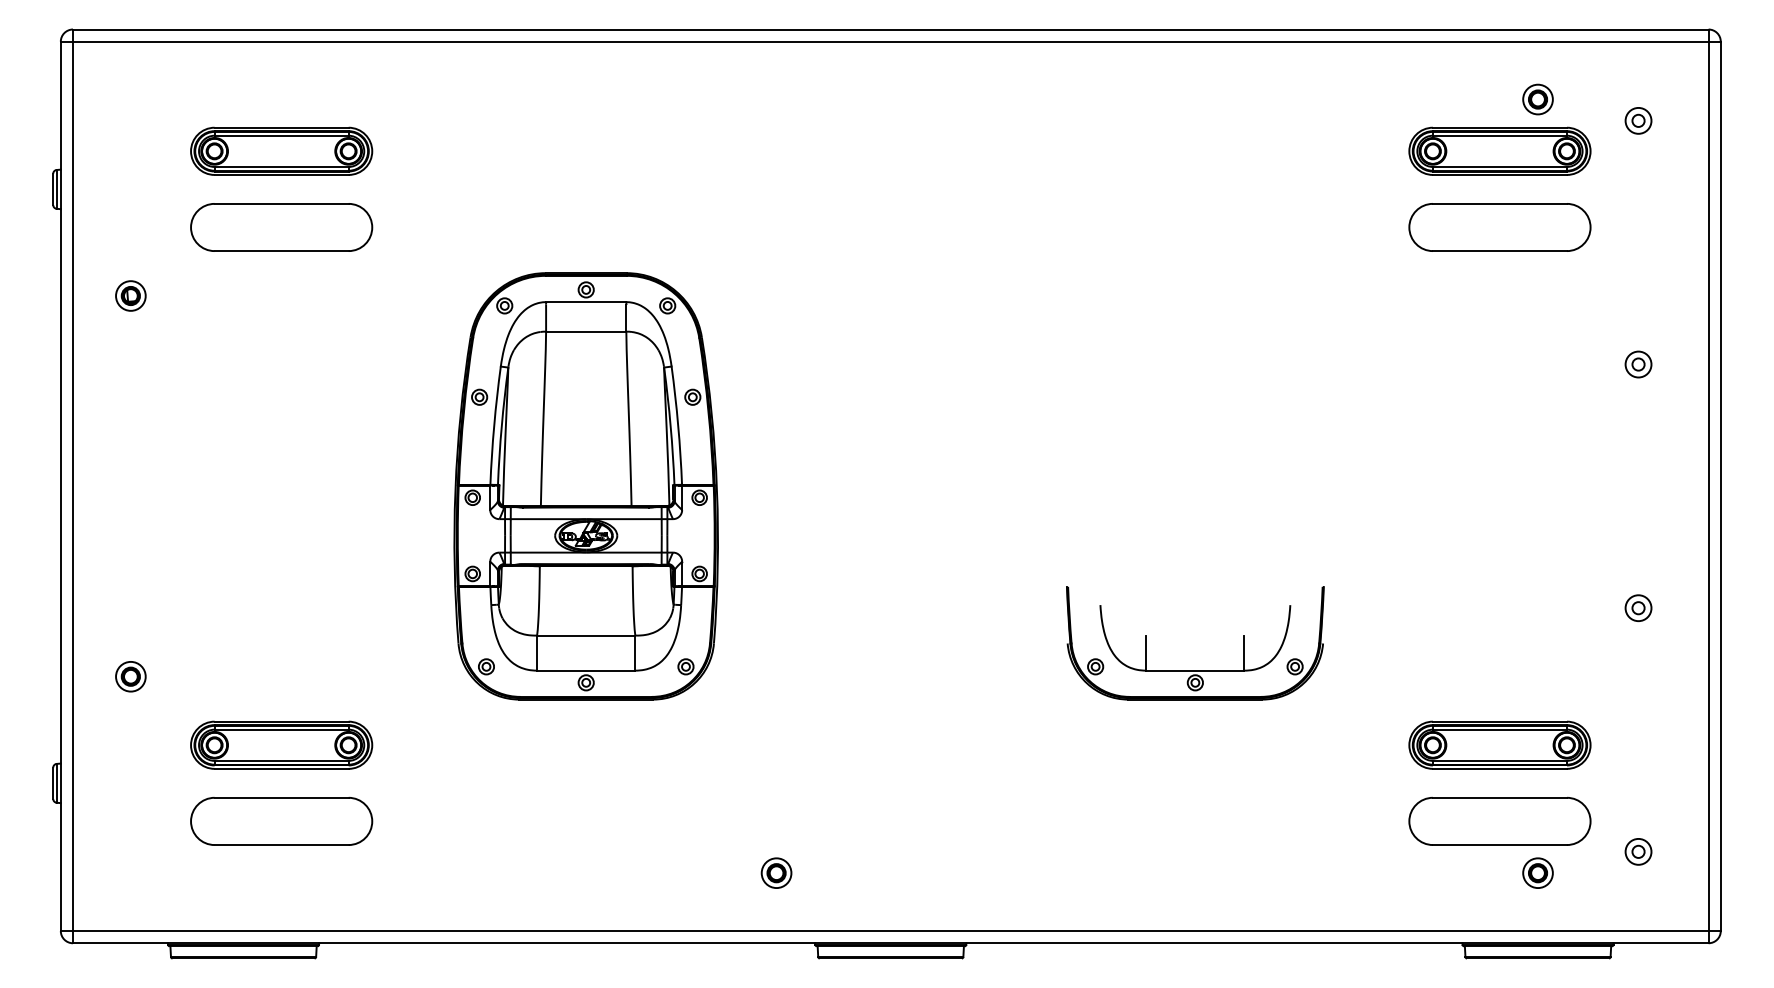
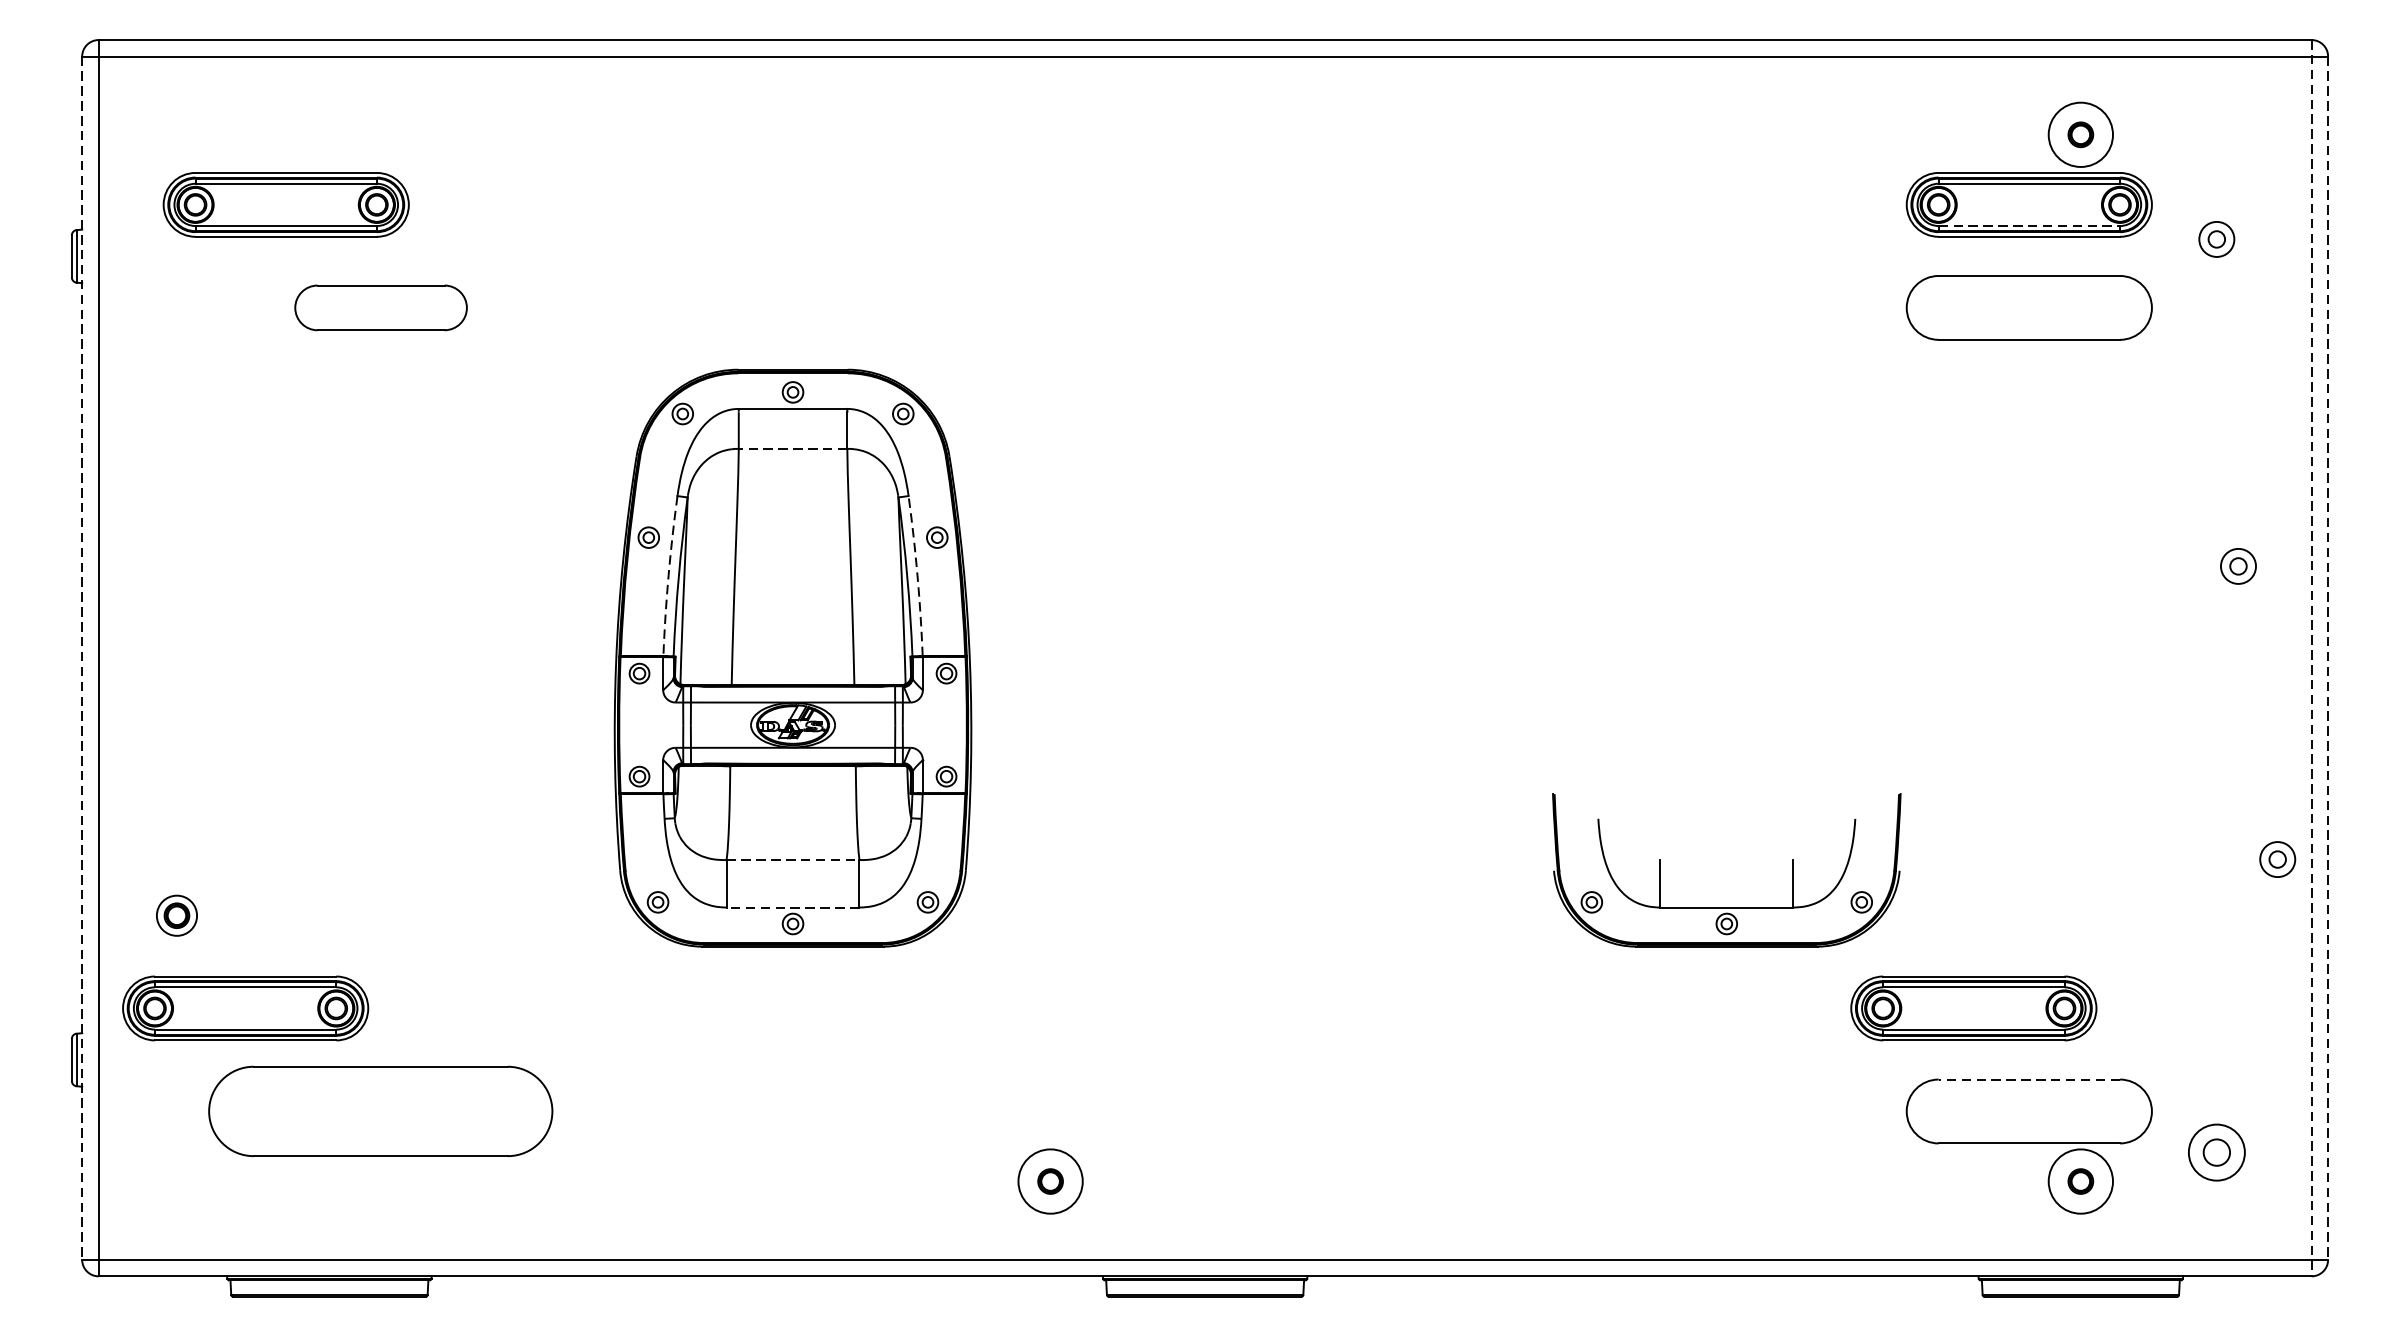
circle: (1537, 99) -> (2080, 134), size x1.6
part: (1638, 120) -> (2216, 238), moved
part: (281, 150) -> (286, 203), moved
line: (1500, 166) -> (2030, 225), solid -> dashed
part: (281, 227) -> (380, 307), size x0.7
part: (130, 295) -> (176, 399), removed
line: (585, 331) -> (792, 448), solid -> dashed
part: (1638, 364) -> (2238, 566), moved
arc: (494, 425) -> (668, 575), solid -> dashed
arc: (678, 425) -> (917, 575), solid -> dashed
line: (60, 486) -> (81, 658), solid -> dashed
line: (1708, 486) -> (2311, 658), solid -> dashed
line: (1720, 486) -> (2327, 658), solid -> dashed
part: (1638, 607) -> (2277, 858), moved
line: (586, 635) -> (793, 859), solid -> dashed
line: (585, 670) -> (792, 907), solid -> dashed
part: (1195, 670) -> (1726, 907), moved
part: (281, 744) -> (245, 1007), moved
part: (1499, 744) -> (1973, 1007), moved
line: (1499, 797) -> (2028, 1079), solid -> dashed
part: (281, 821) -> (380, 1111), size x1.4
part: (1638, 851) -> (2216, 1152), size x1.6
circle: (776, 873) -> (1050, 1181), size x1.6
circle: (1537, 873) -> (2080, 1181), size x1.6

